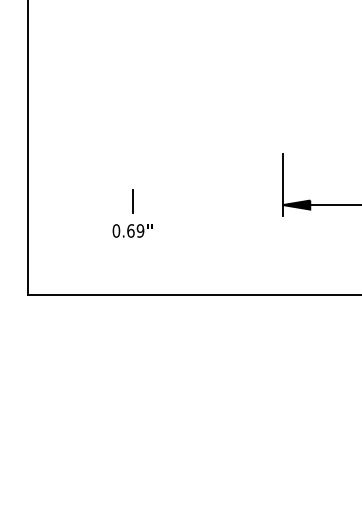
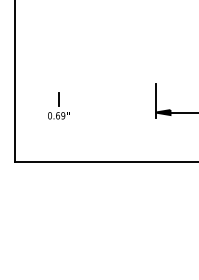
part: (131, 212) -> (58, 105), moved

